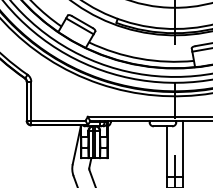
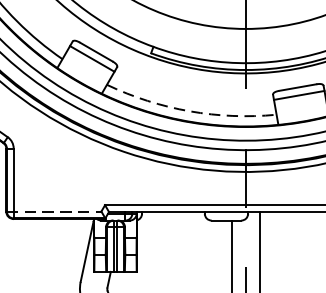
arc: (140, 58) -> (190, 110), solid -> dashed
line: (56, 120) -> (54, 211), solid -> dashed

